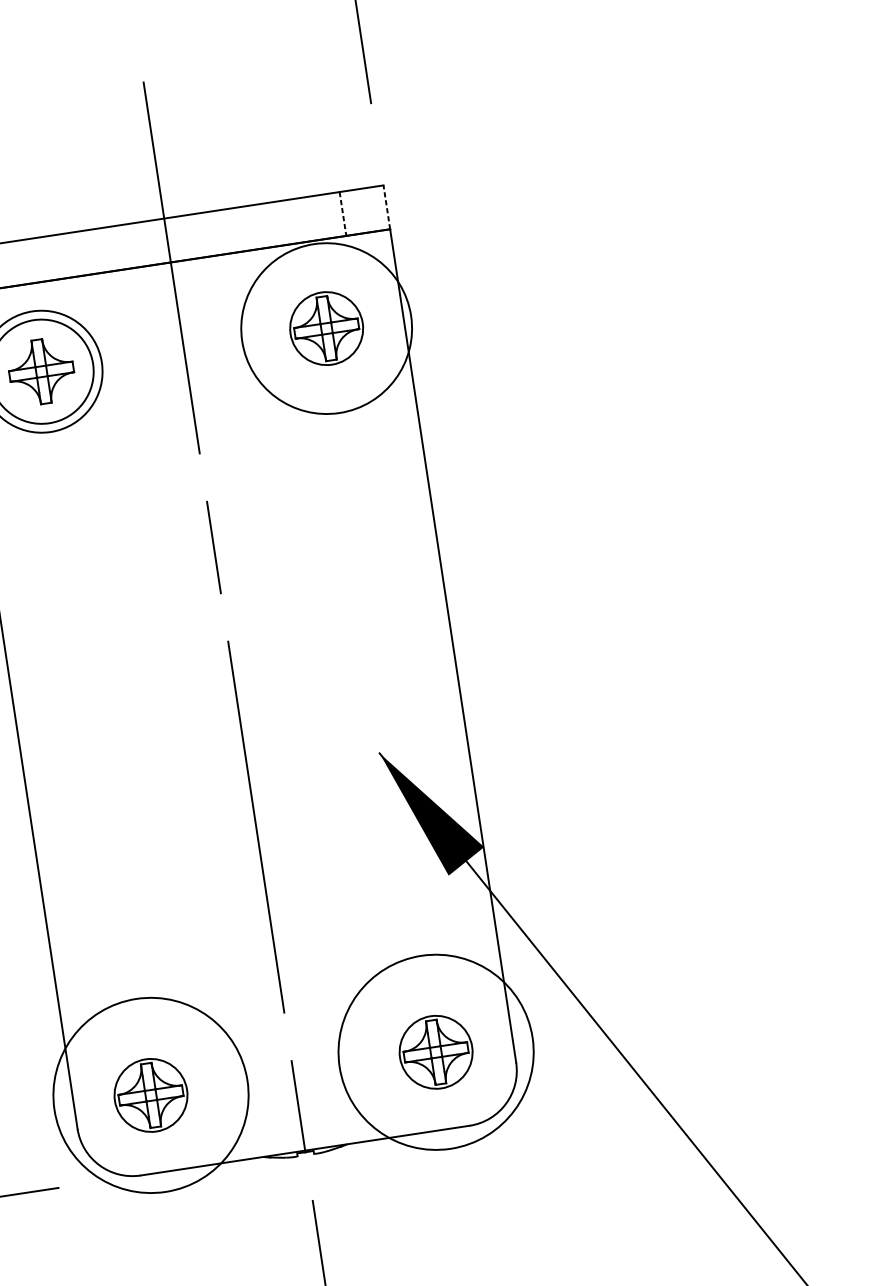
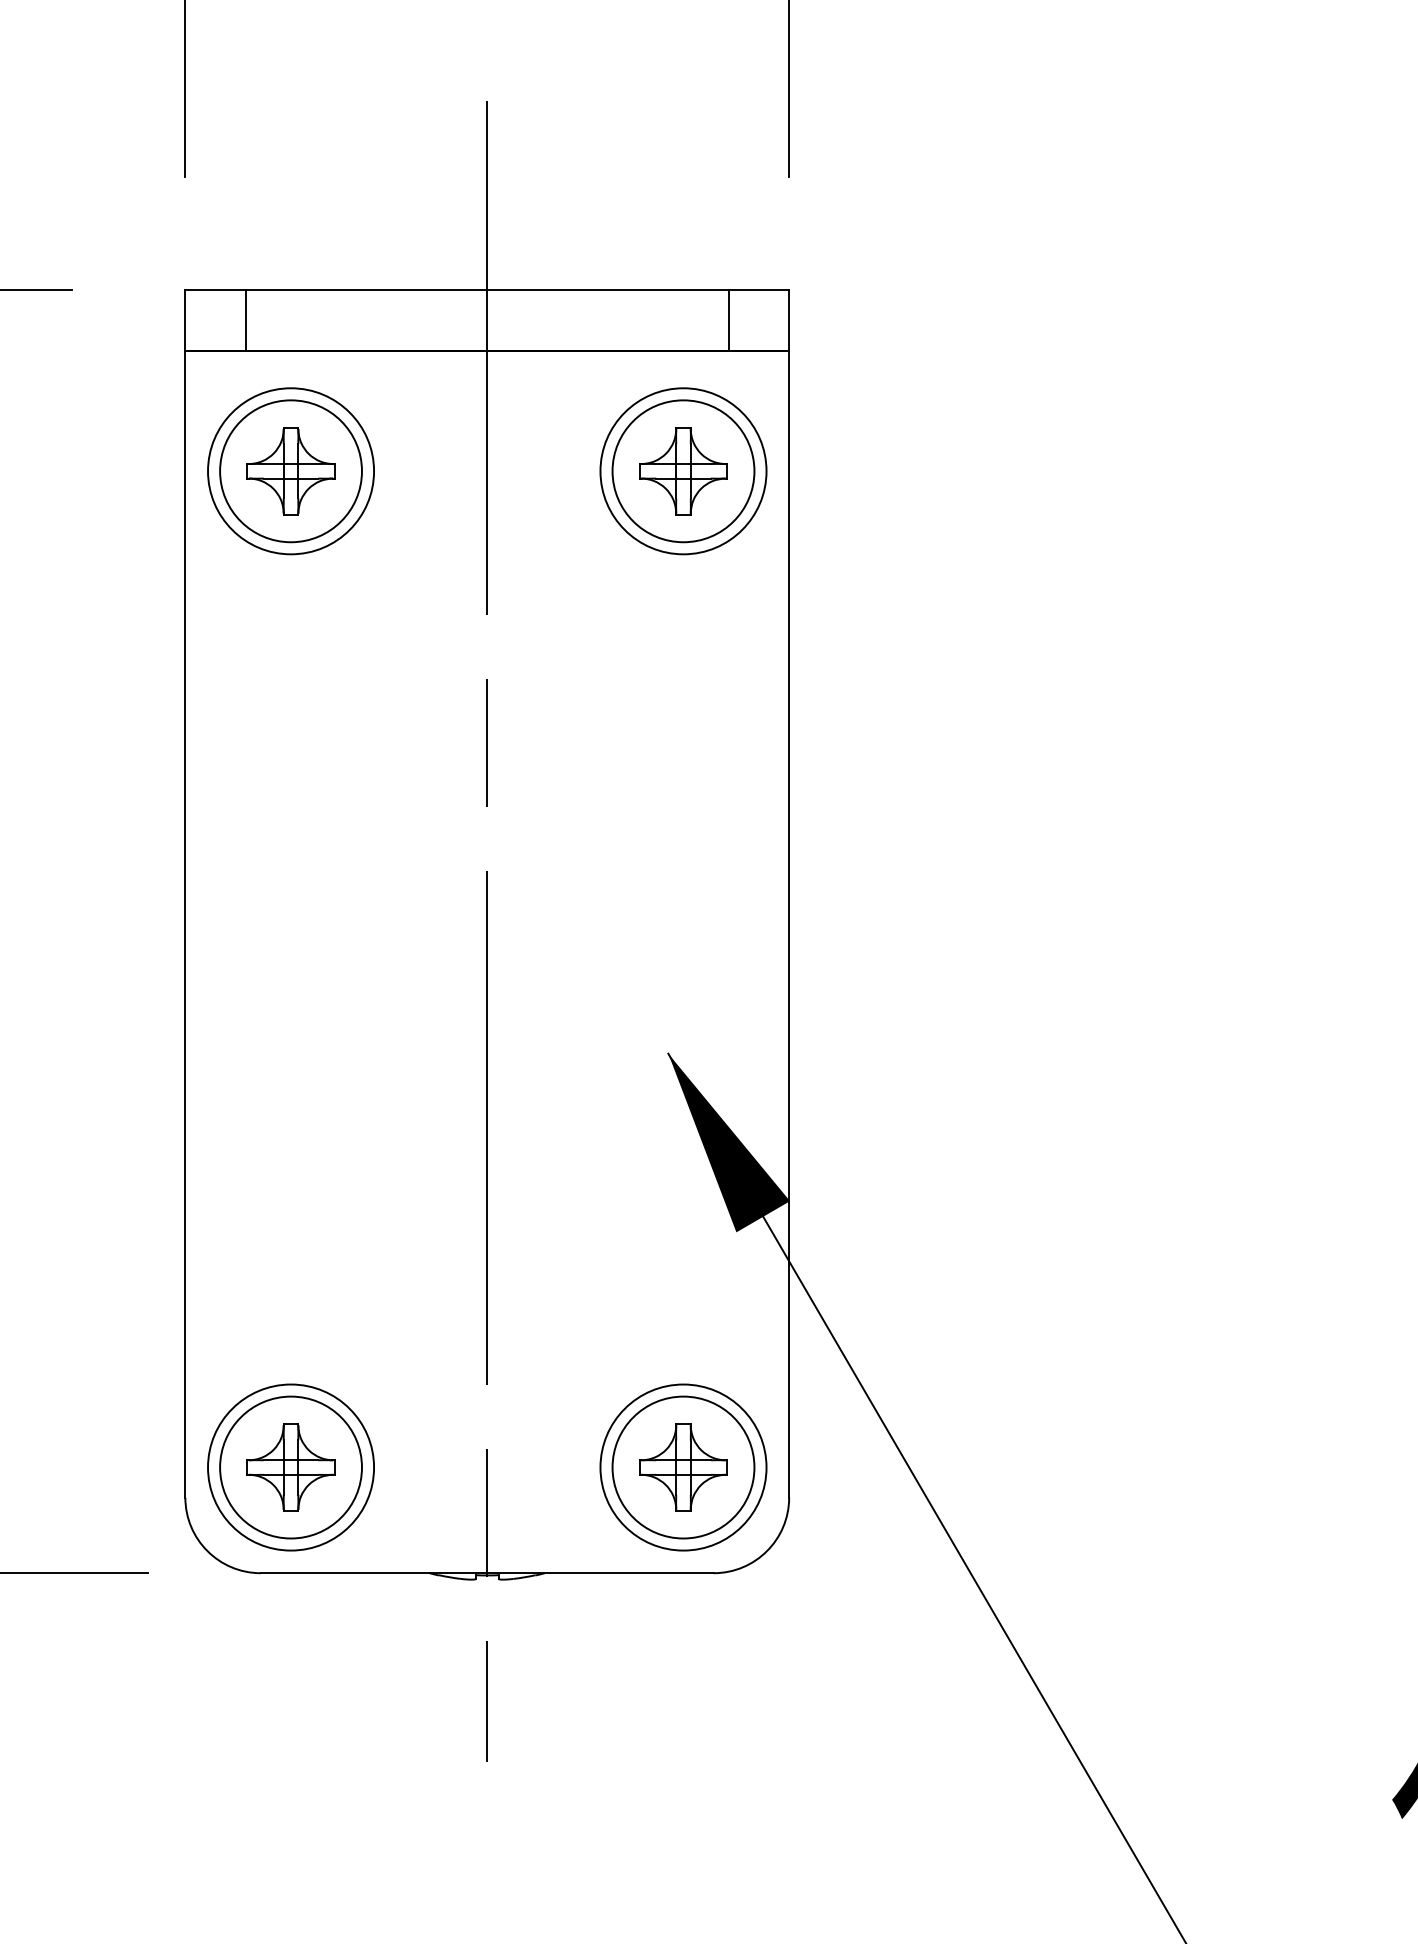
line: (387, 206) -> (789, 319), dashed -> solid
line: (342, 214) -> (728, 320), dashed -> solid
circle: (326, 328) -> (683, 471), size x0.71
circle: (326, 328) -> (683, 471), size x1.43
circle: (436, 1052) -> (683, 1467), size x0.62
circle: (436, 1052) -> (683, 1467), size x1.43
circle: (150, 1095) -> (290, 1467), size x1.43
circle: (151, 1095) -> (291, 1467), size x0.62

